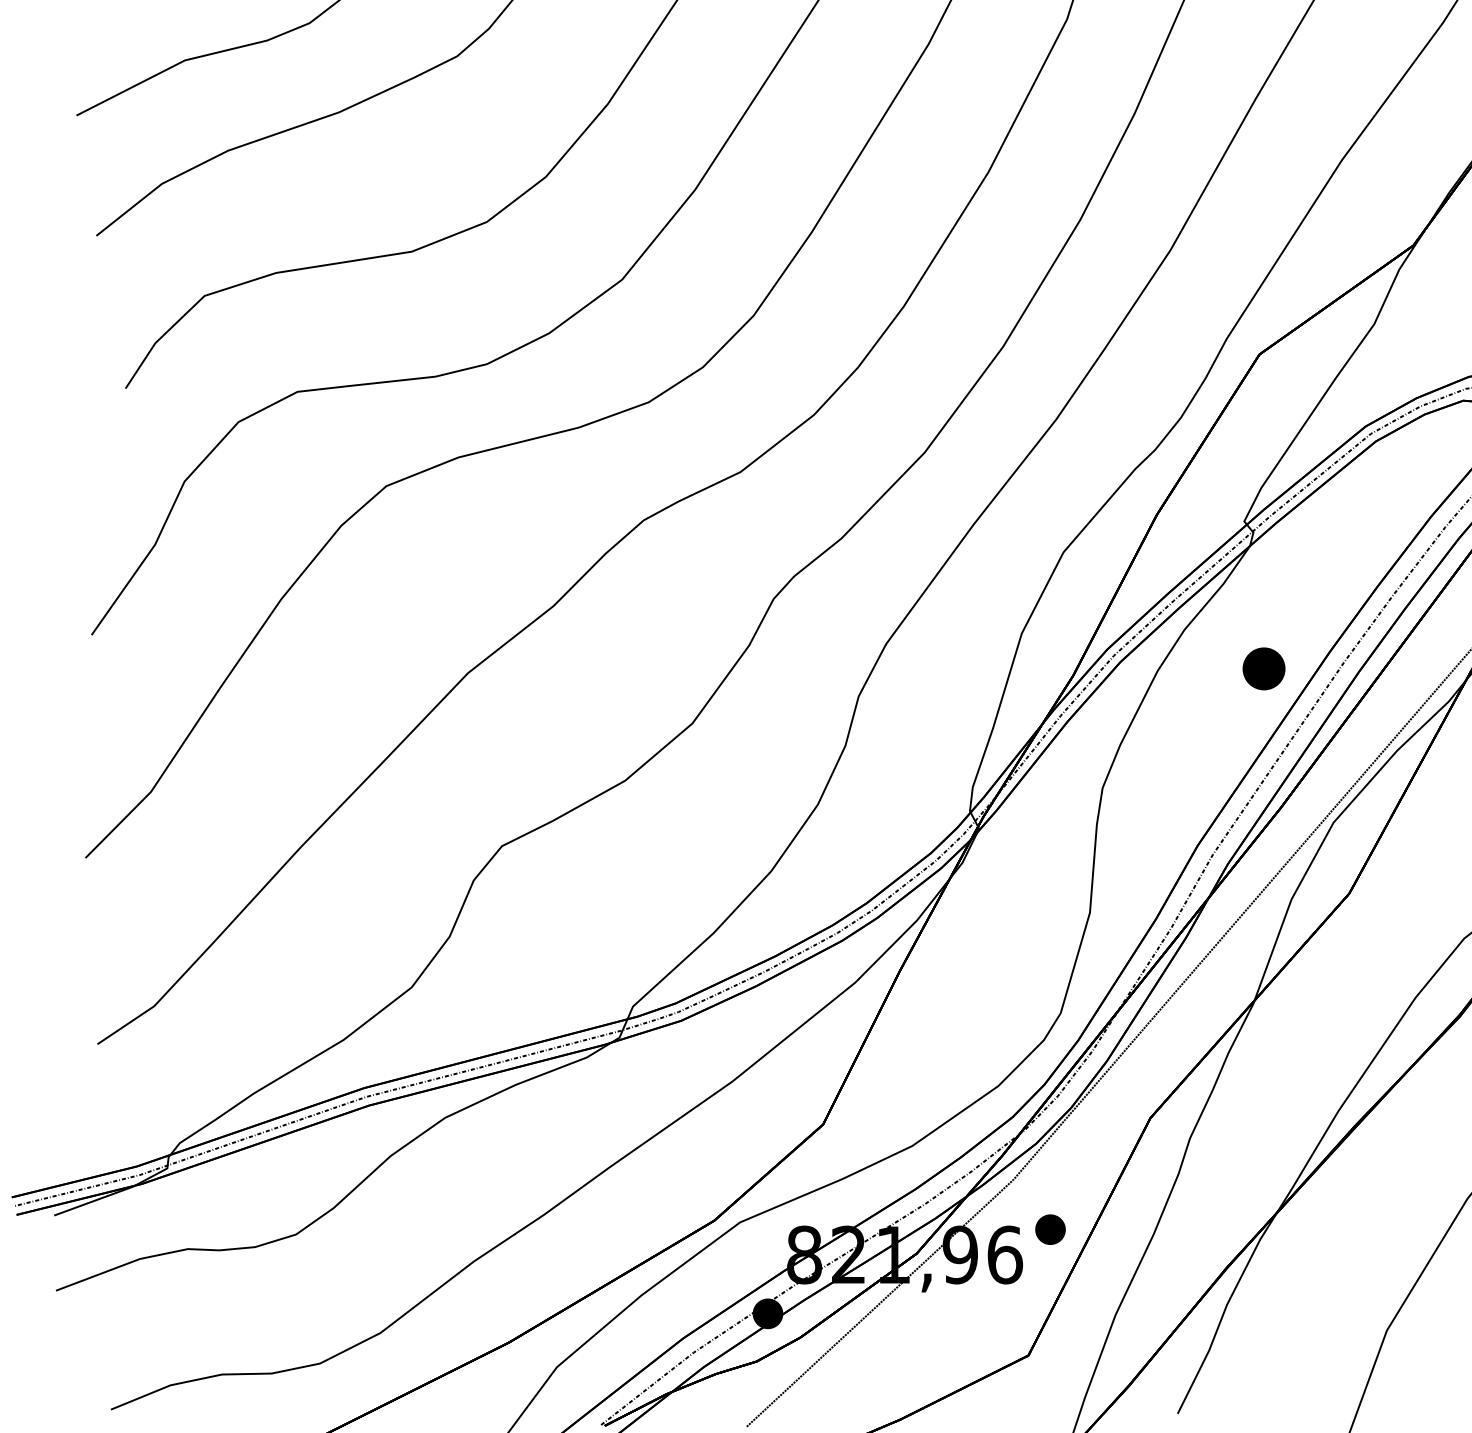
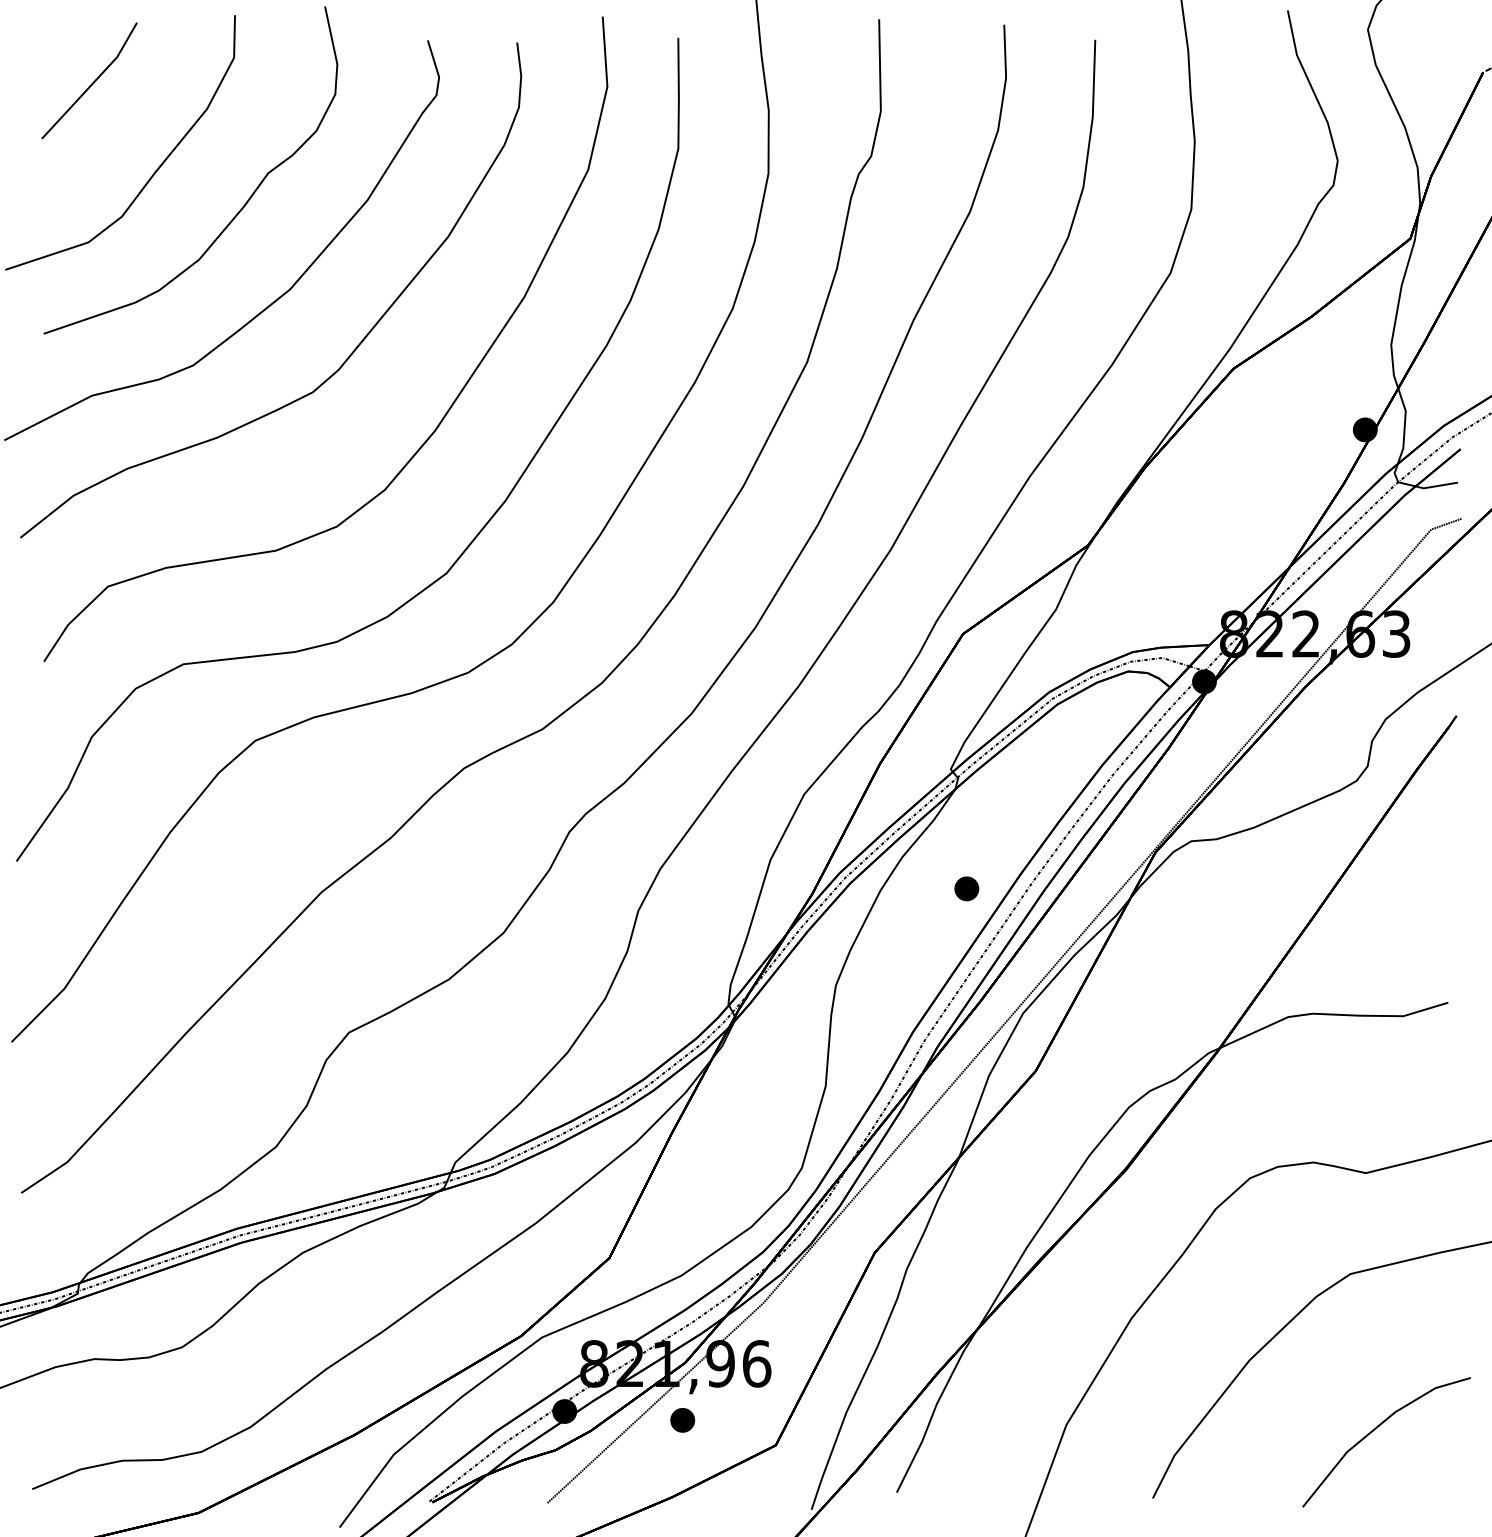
part: (1263, 668) -> (966, 888), size x0.71
part: (1050, 1229) -> (682, 1420), moved

